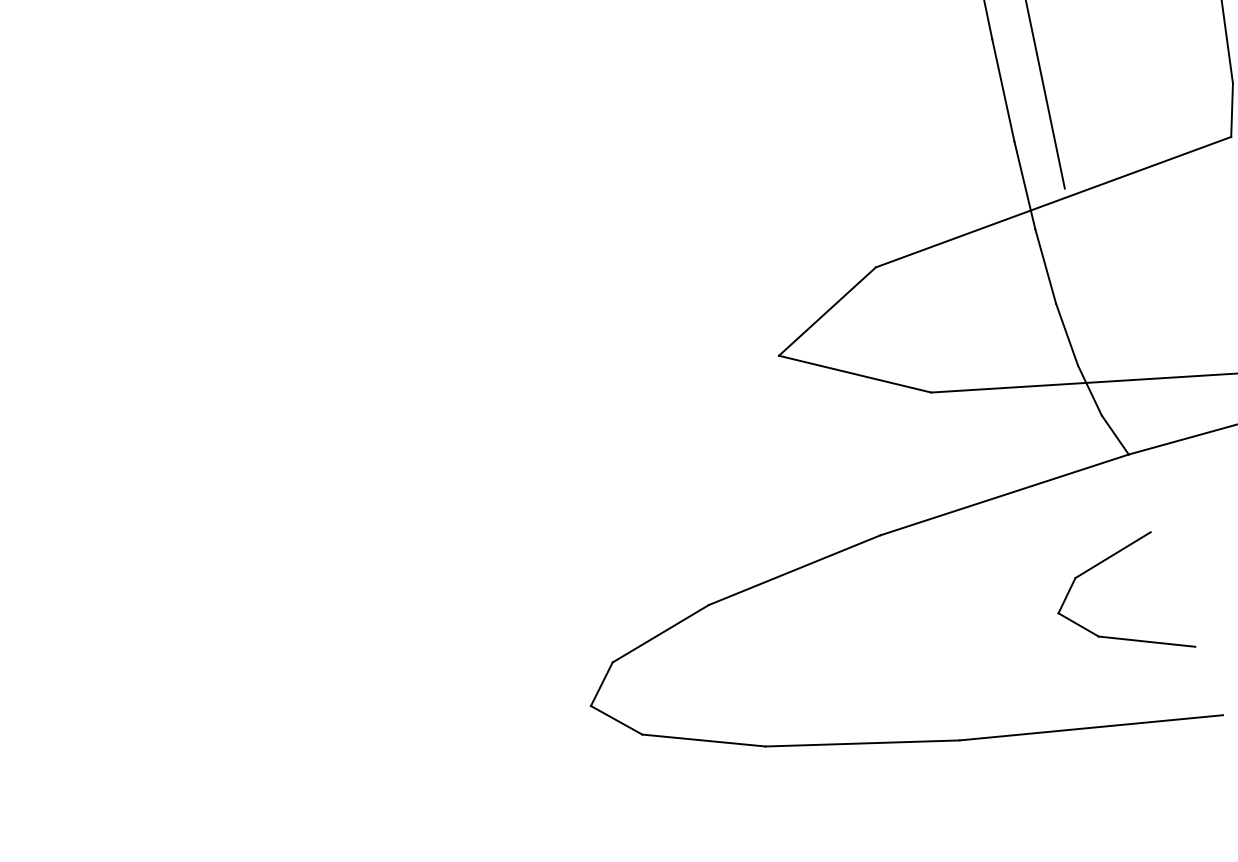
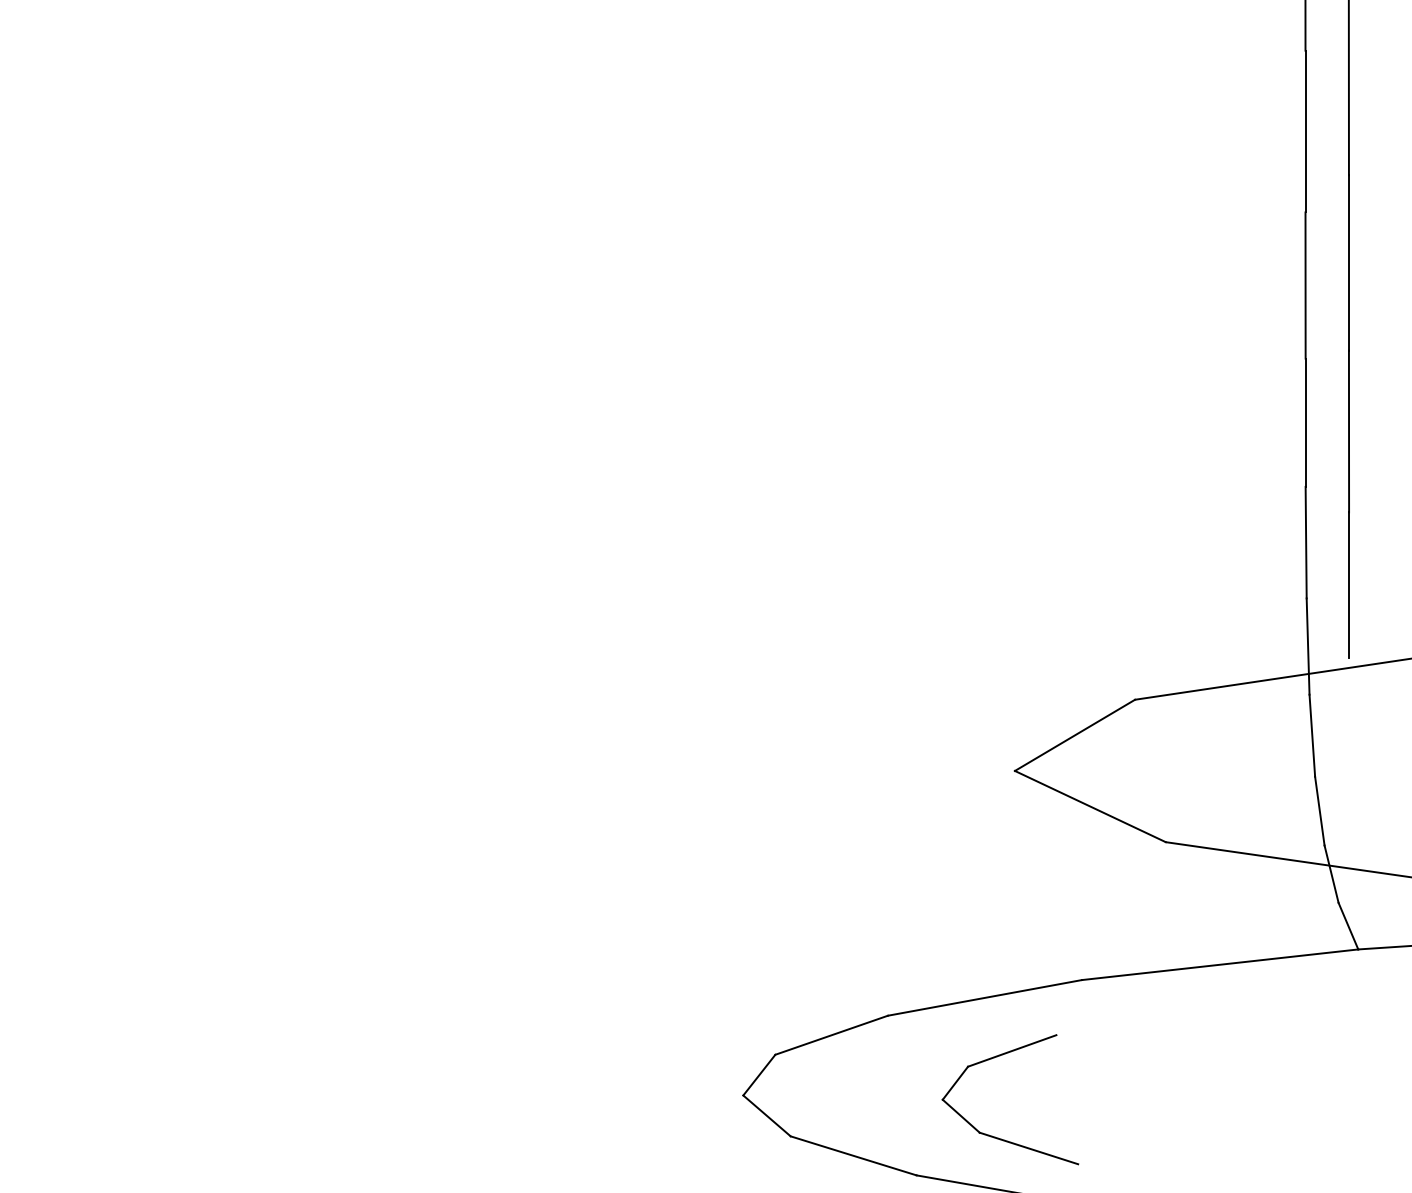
part: (1116, 637) -> (998, 1137), moved

